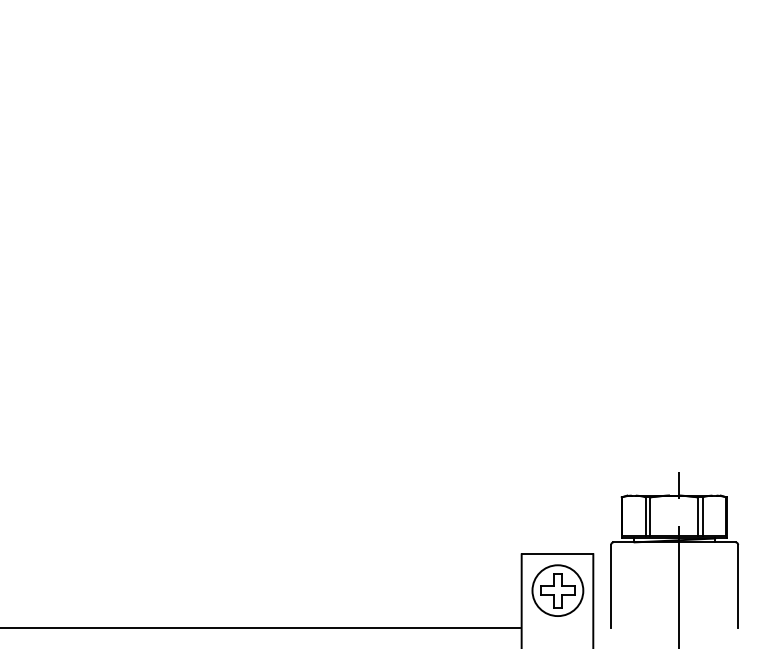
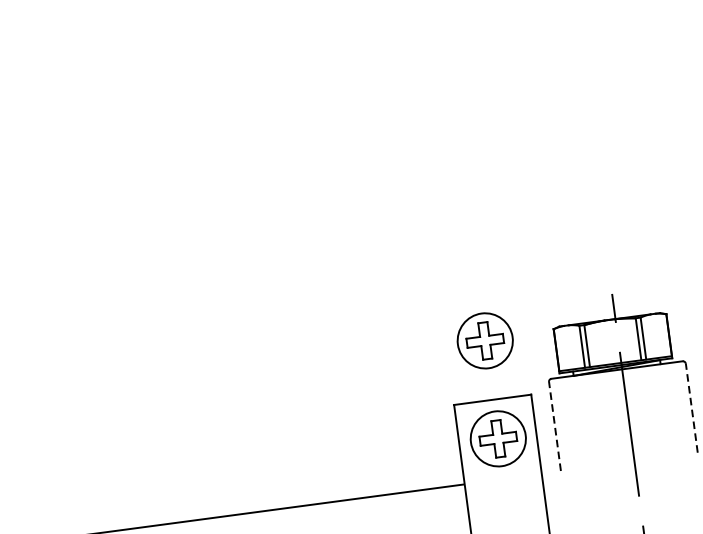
part: (557, 499) -> (484, 340), added
line: (611, 585) -> (555, 425), solid -> dashed
line: (738, 585) -> (691, 407), solid -> dashed

